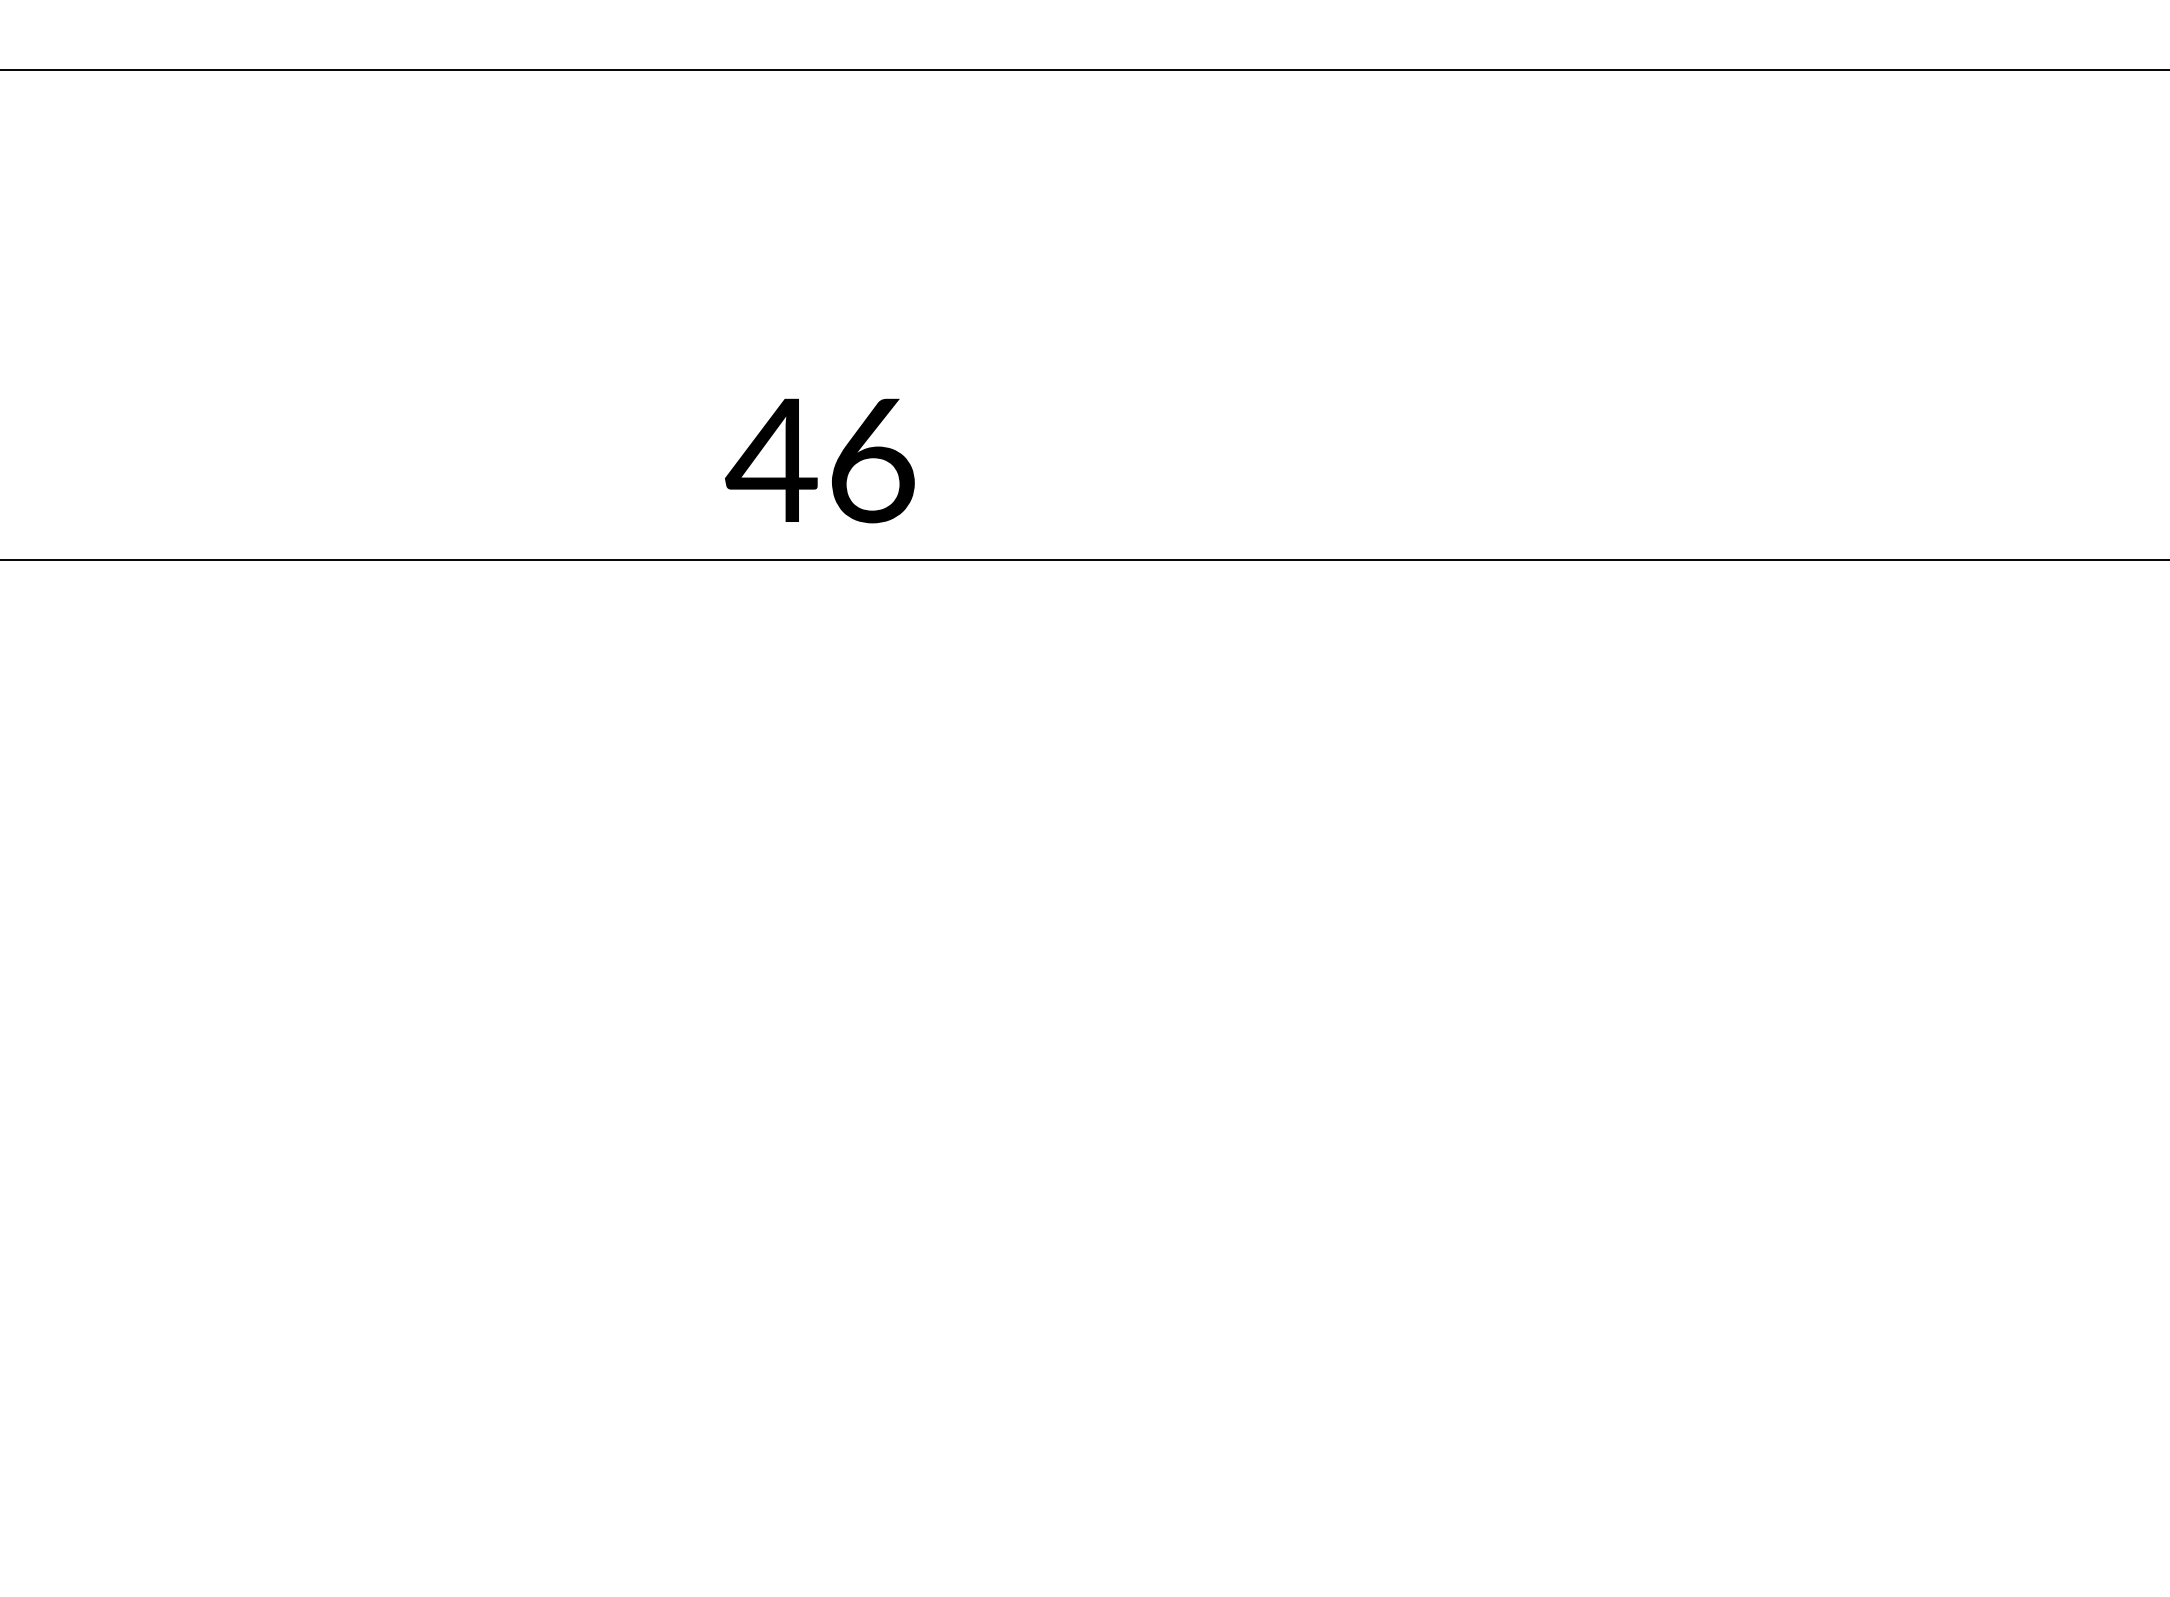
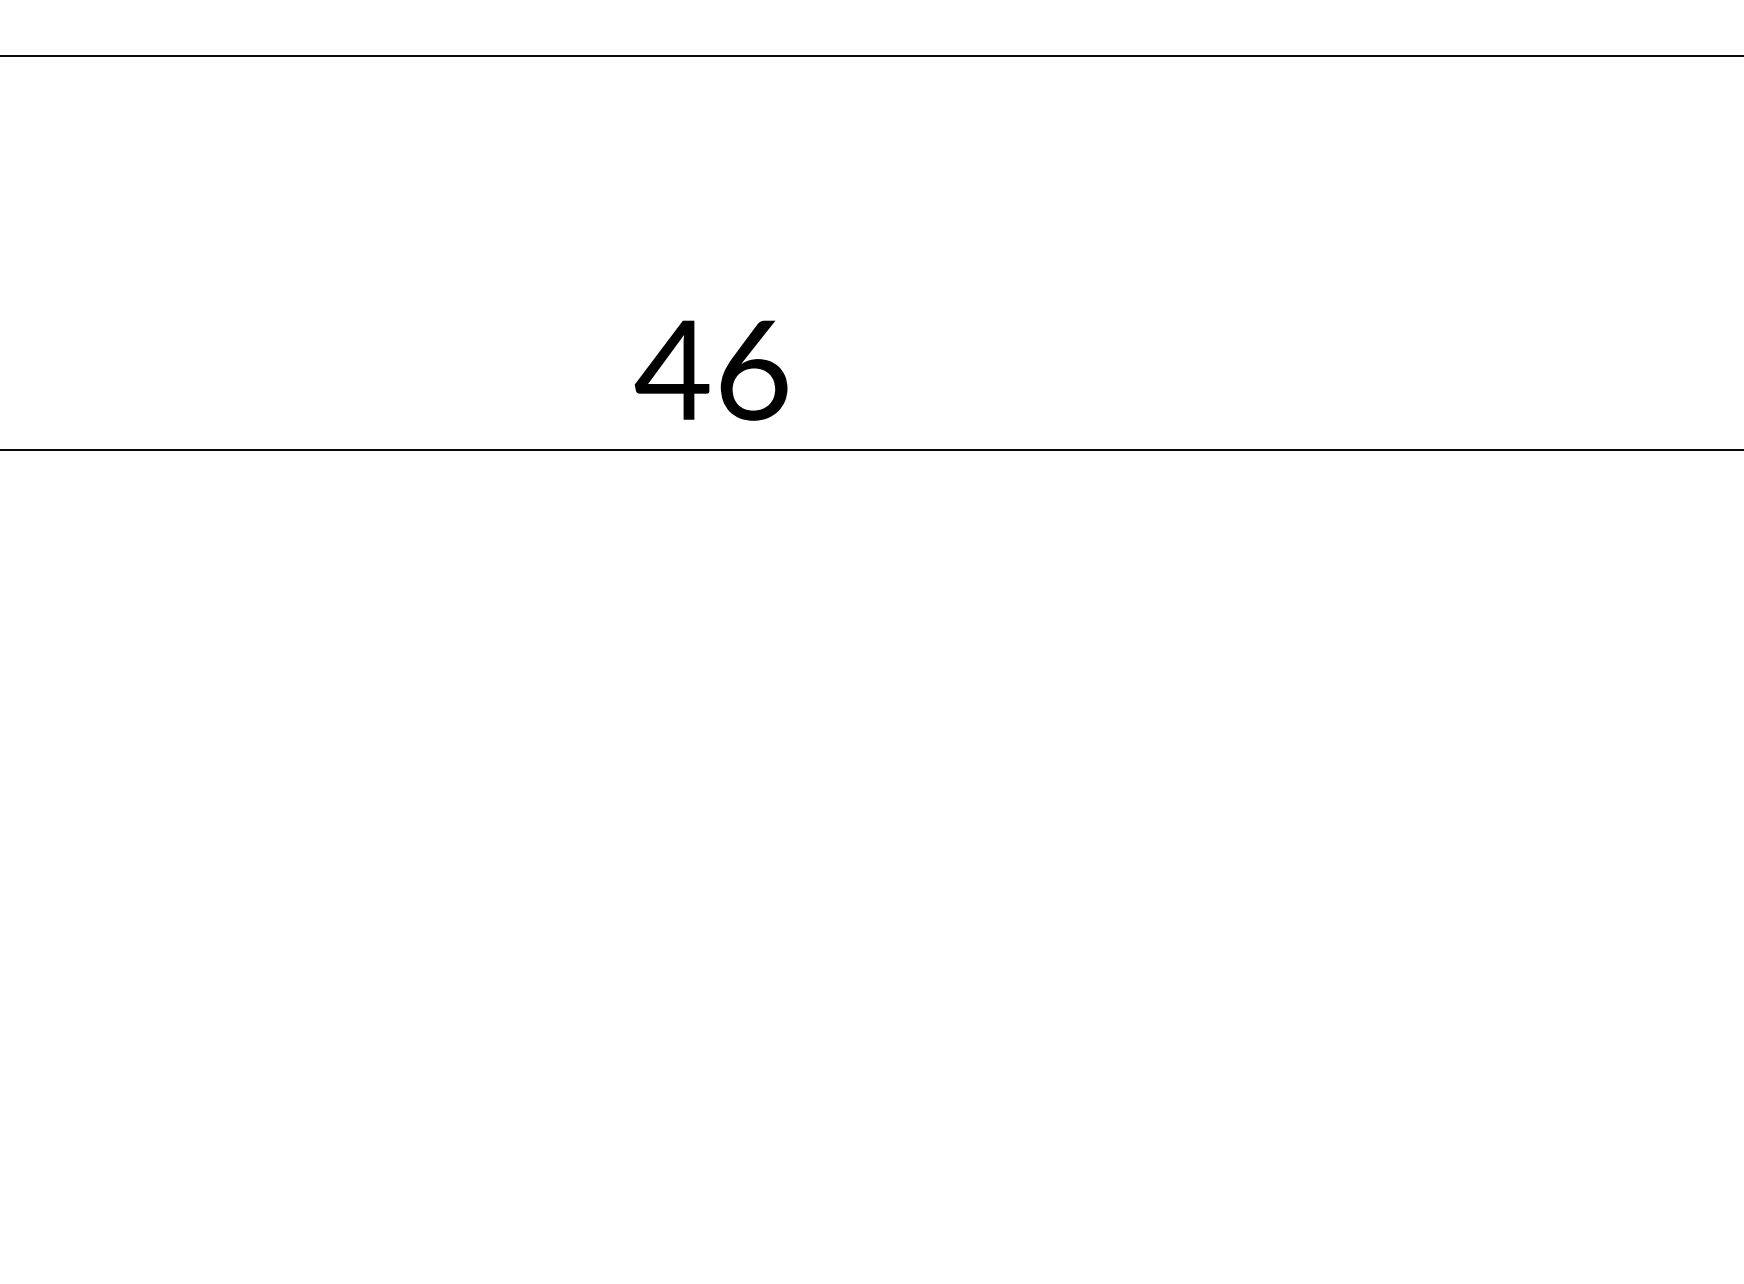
text: (819, 460) -> (710, 370), moved

